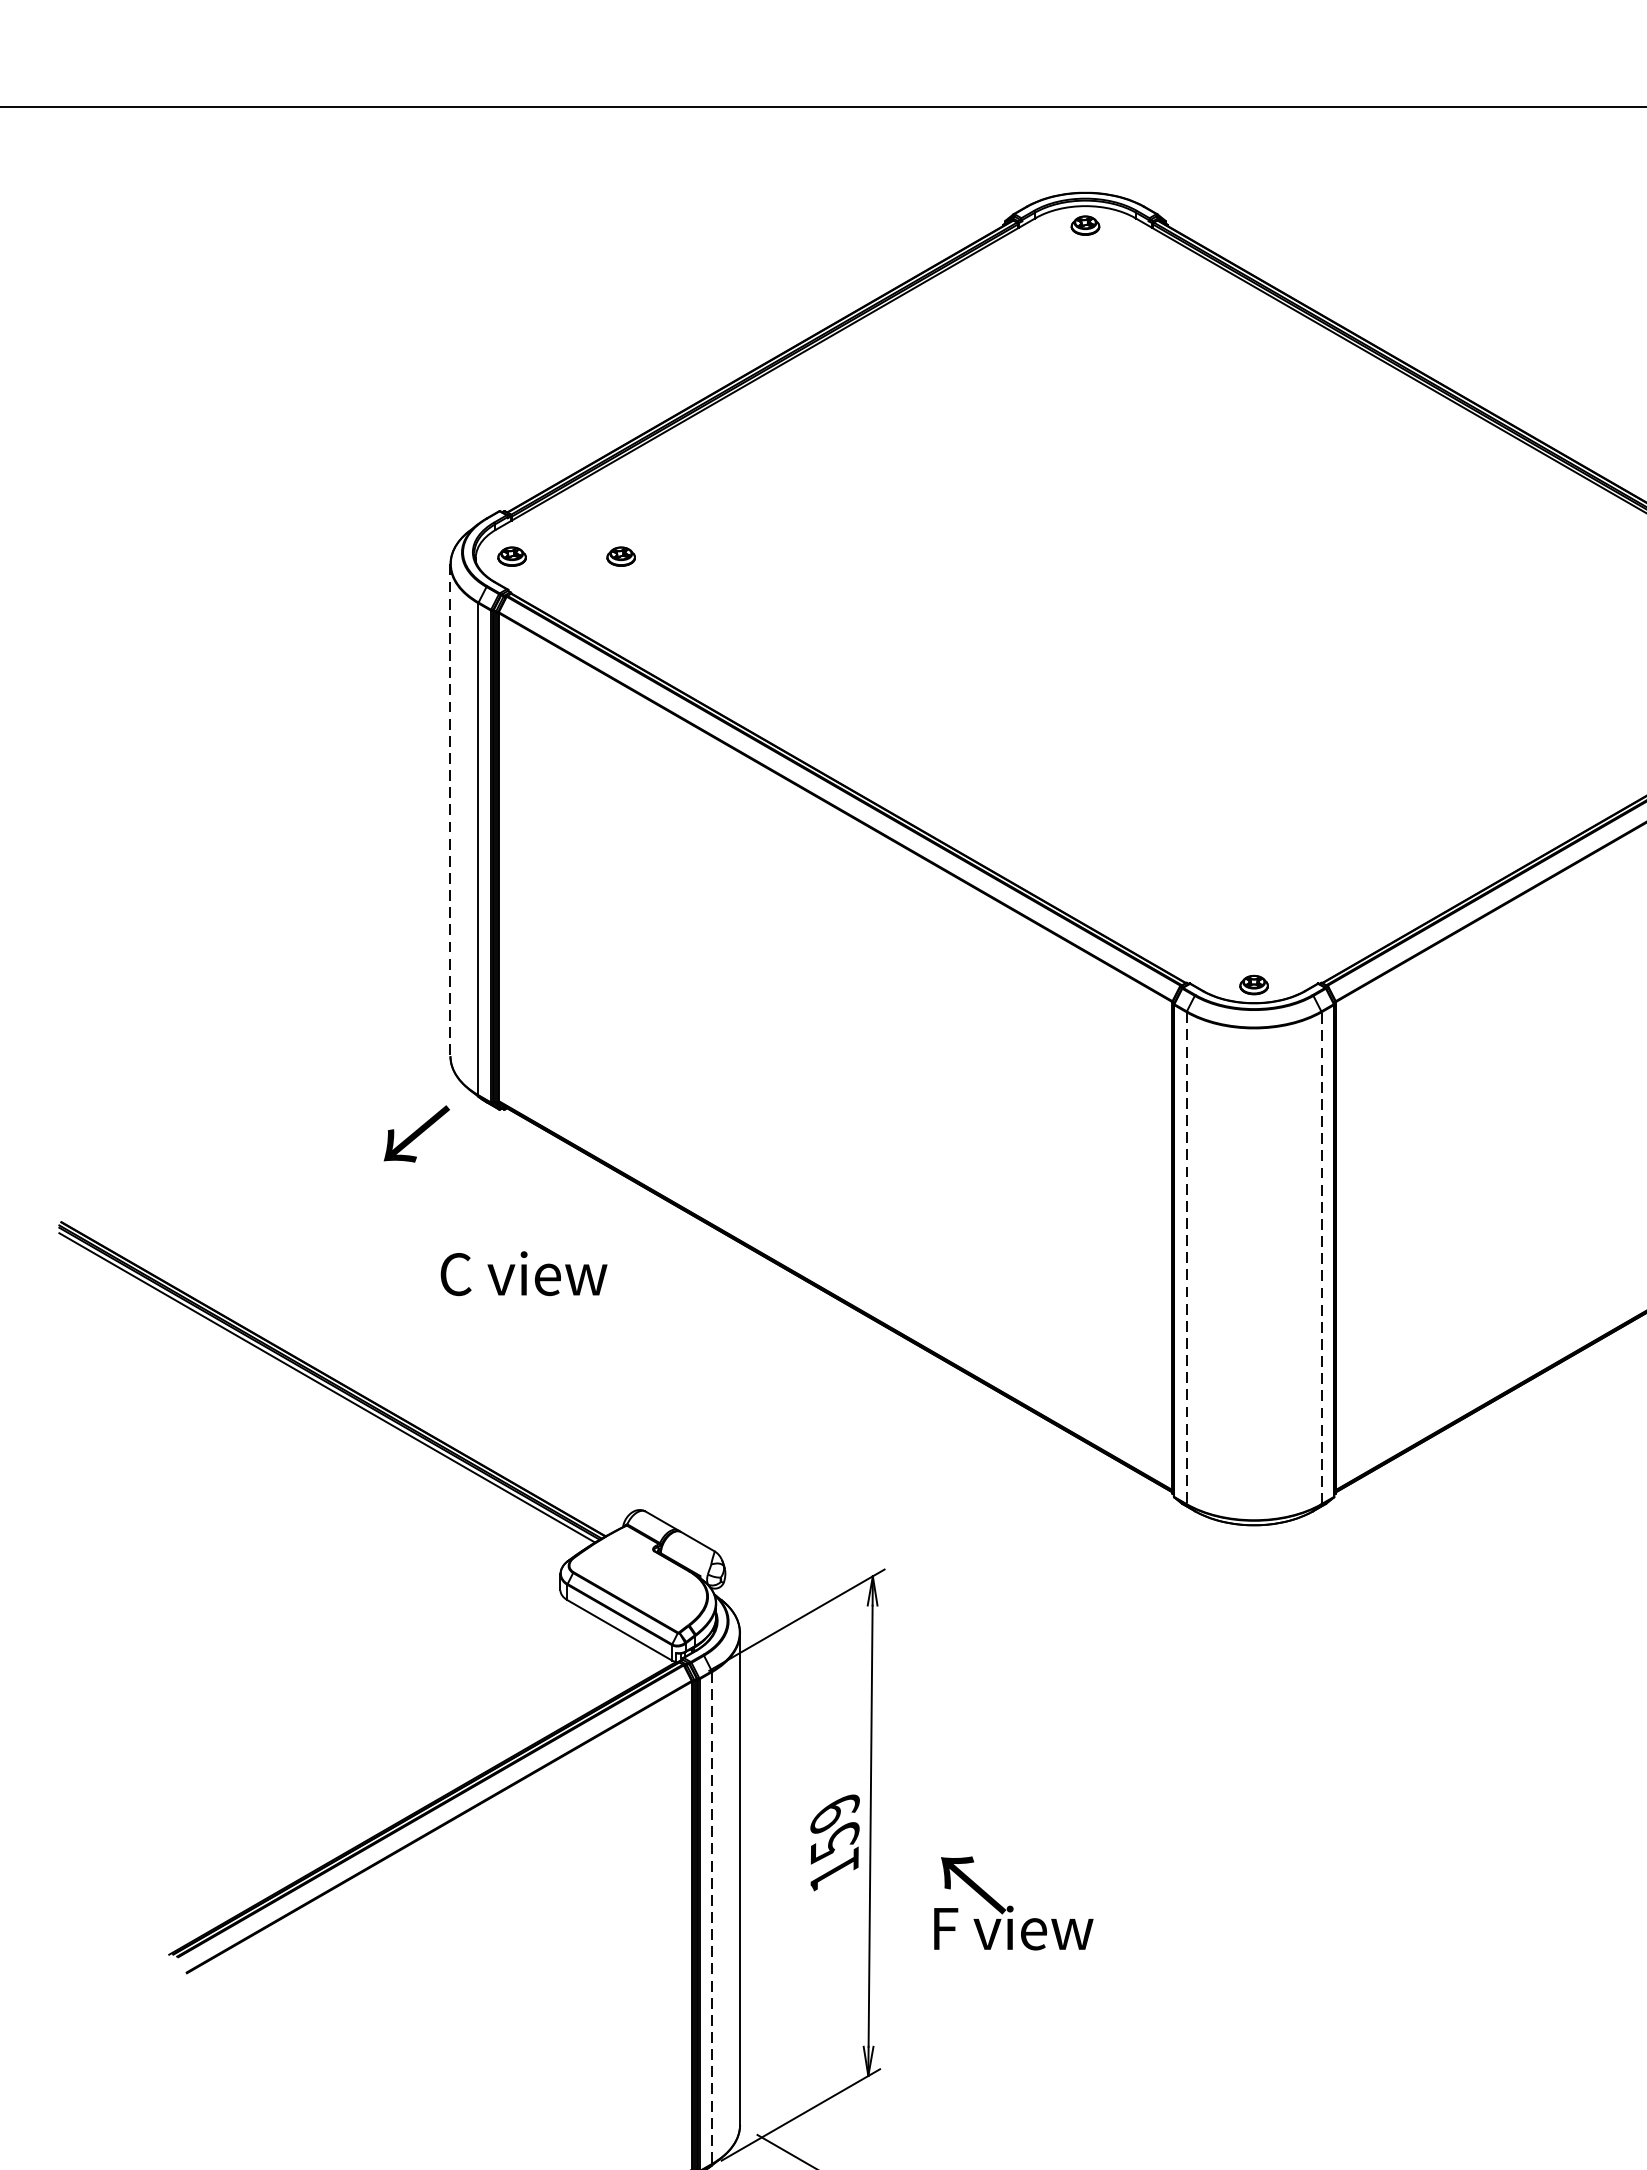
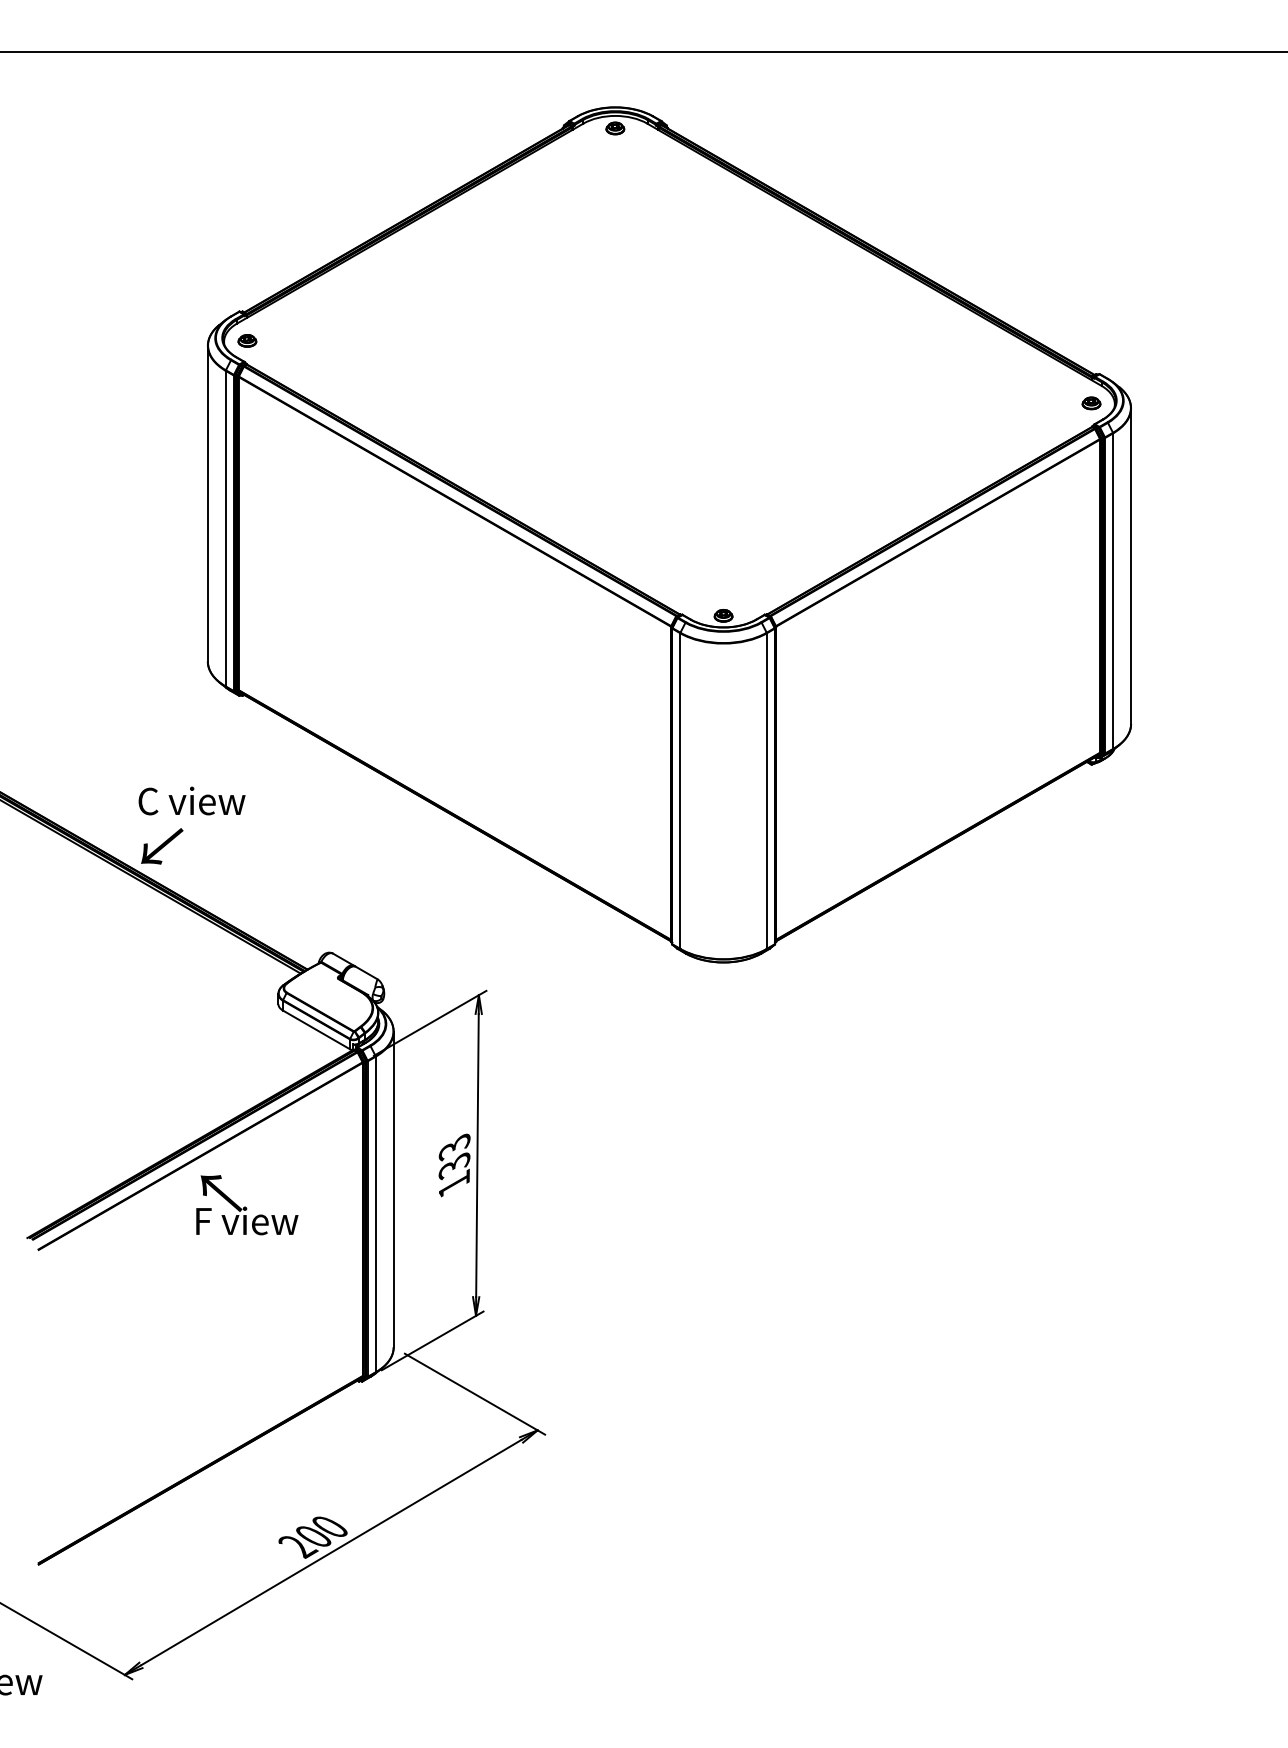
part: (621, 556) -> (317, 340), removed
line: (449, 810) -> (207, 503), dashed -> solid
text: (417, 1134) -> (162, 846), moved
line: (1186, 1258) -> (680, 791), dashed -> solid
line: (1321, 1258) -> (766, 791), dashed -> solid
text: (523, 1272) -> (191, 800), moved
text: (834, 1827) -> (454, 1156), 159 -> 133
text: (1014, 1903) -> (247, 1205), moved
line: (711, 1918) -> (375, 1214), dashed -> solid

